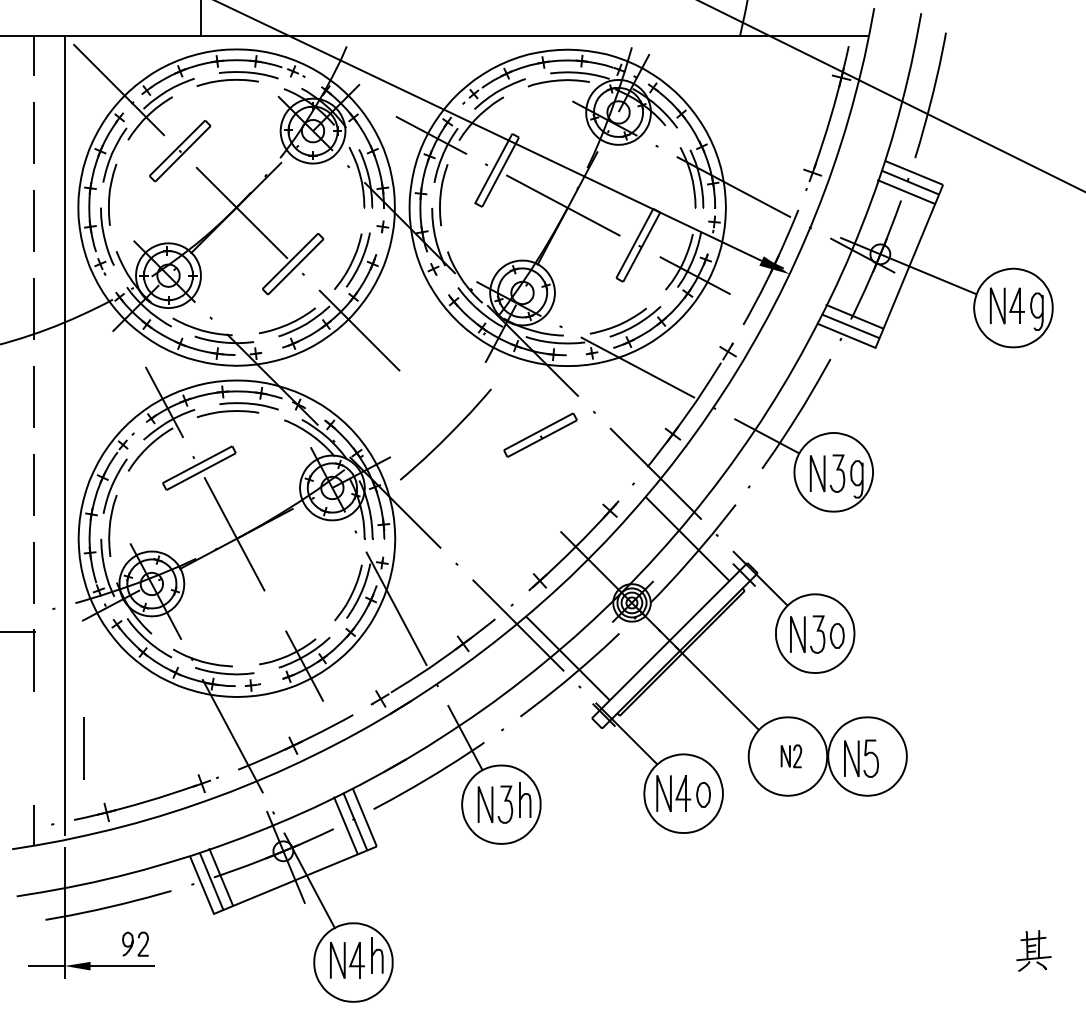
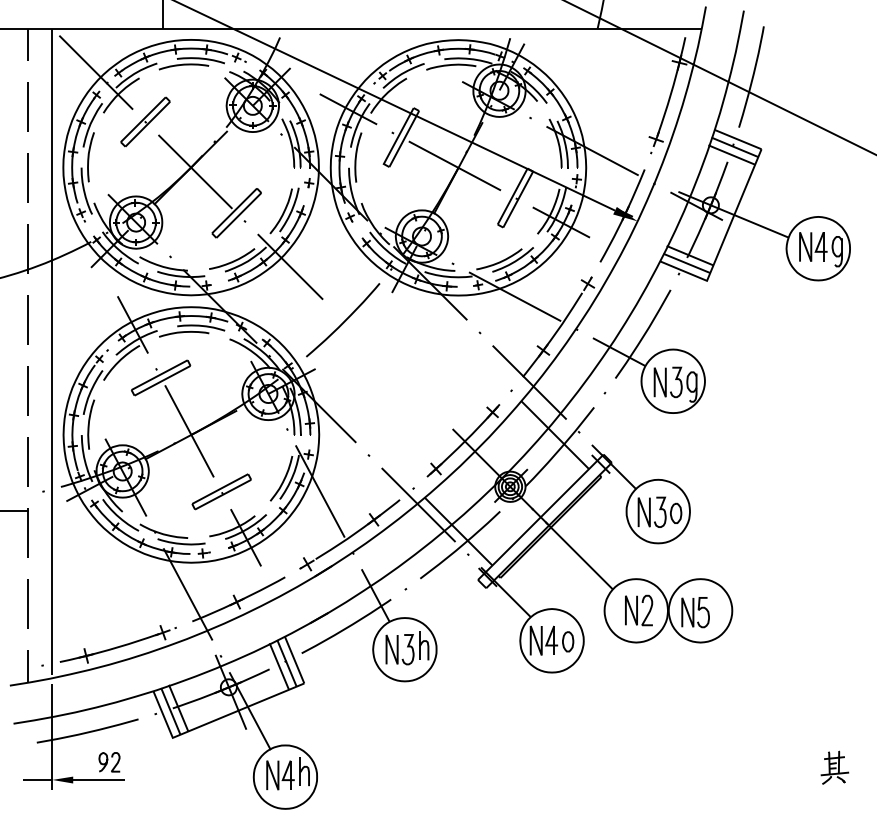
part: (540, 434) -> (221, 491), moved
curve: (447, 435) -> (344, 320), moved
line: (83, 748) -> (27, 604), moved
part: (791, 756) -> (639, 610), size x1.67

